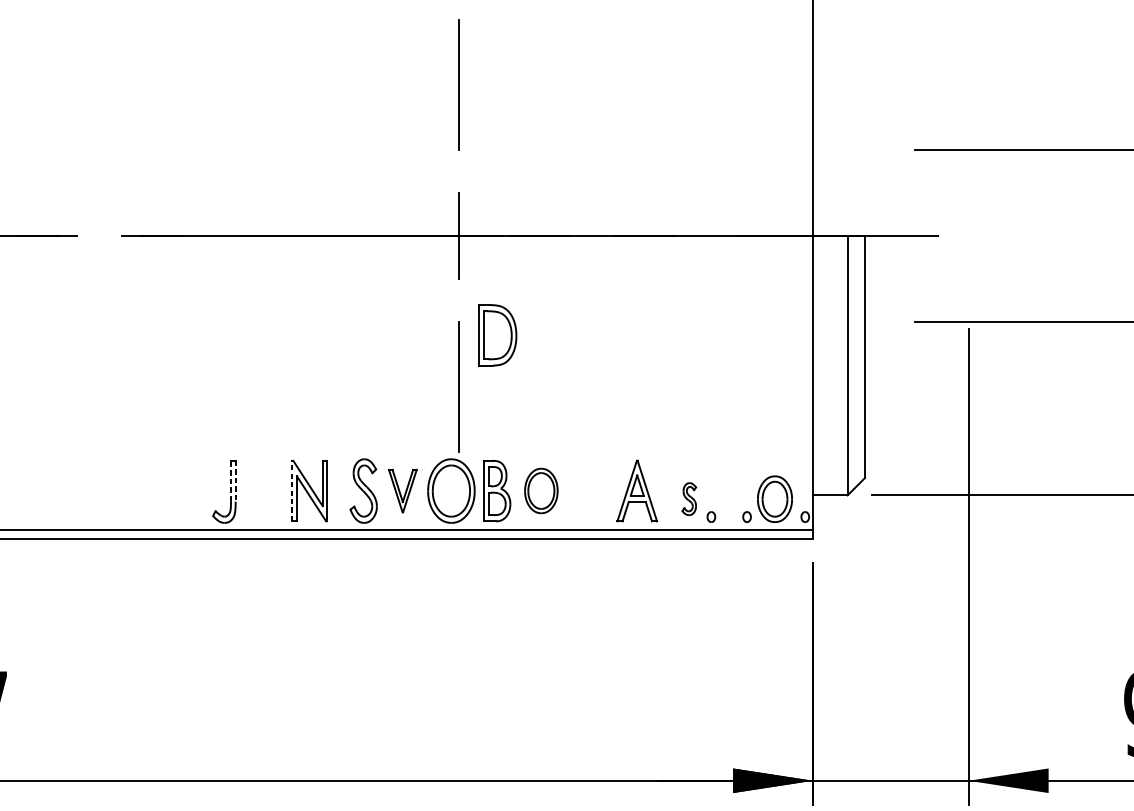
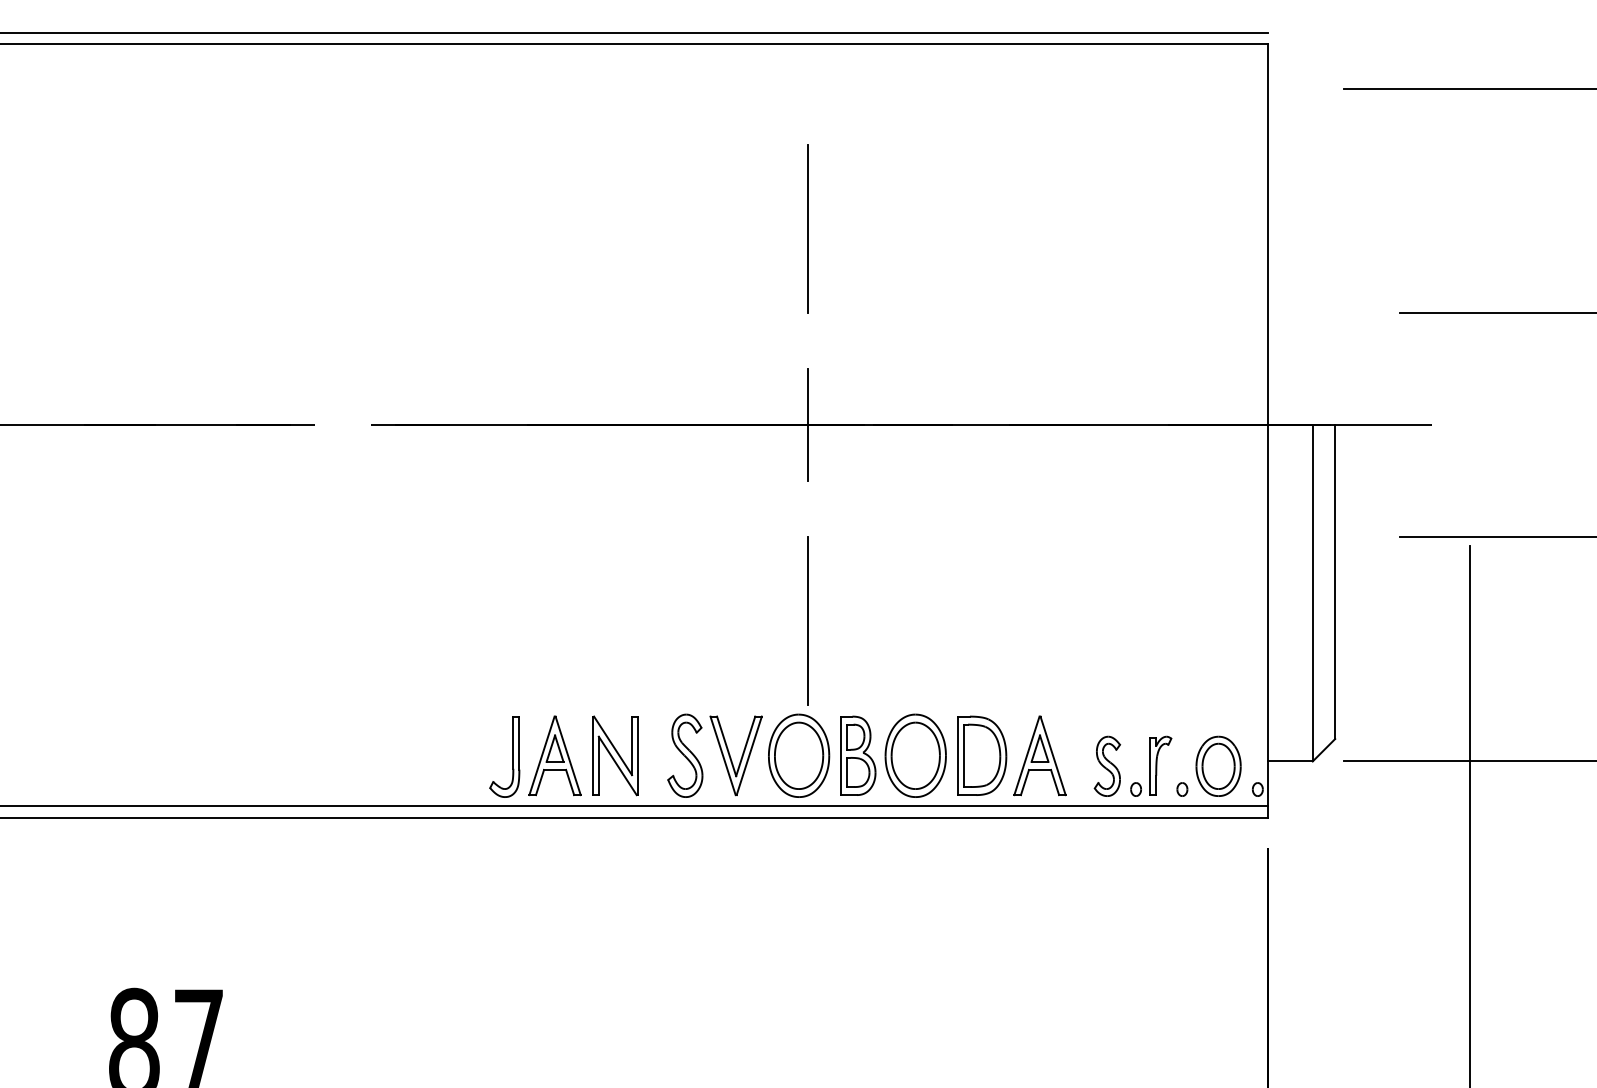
part: (498, 335) -> (982, 755), moved
line: (231, 480) -> (513, 742), dashed -> solid
line: (235, 481) -> (519, 743), dashed -> solid
part: (262, 490) -> (554, 755), added
line: (292, 490) -> (592, 755), dashed -> solid
part: (402, 490) -> (735, 755), size x1.43
part: (541, 490) -> (915, 755), size x1.43
part: (689, 498) -> (1107, 765), size x1.43
part: (730, 498) -> (1160, 765), added

